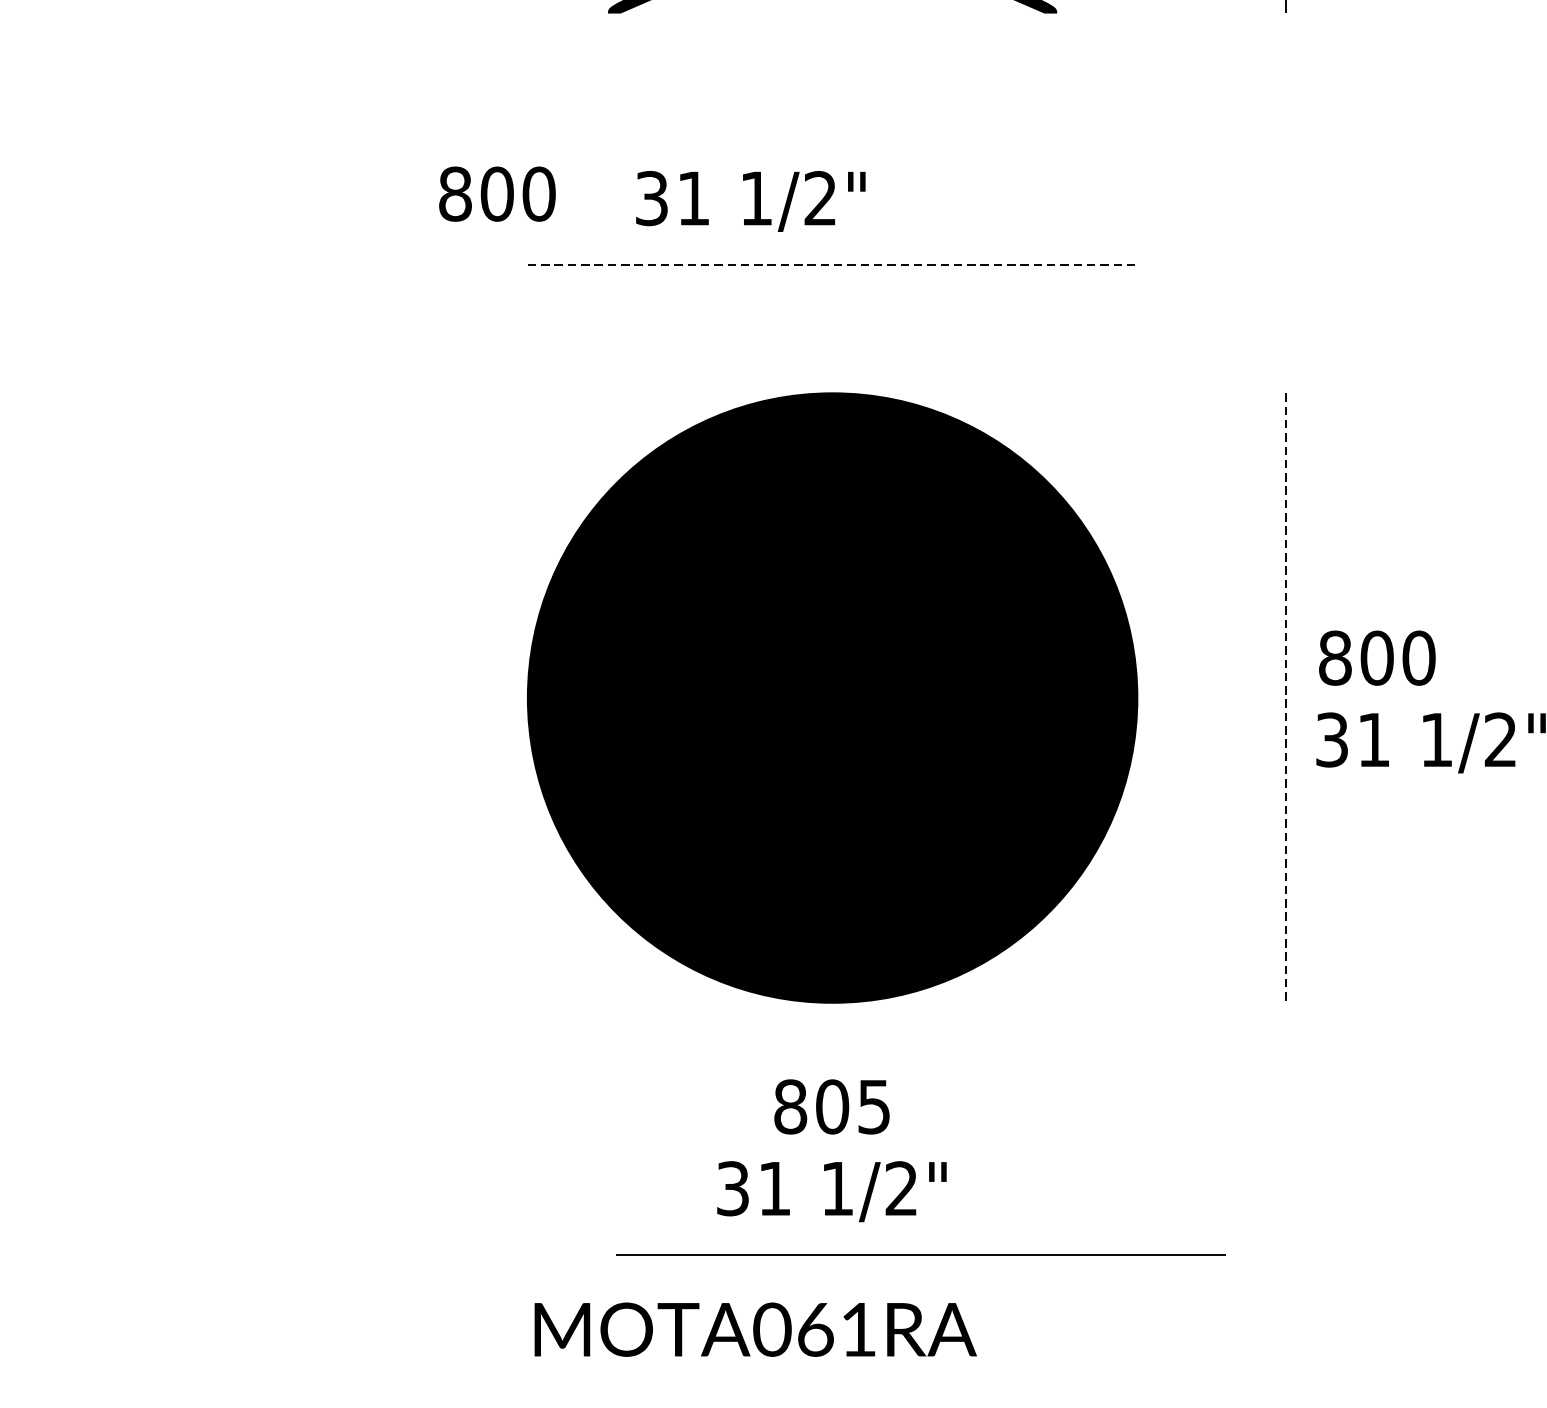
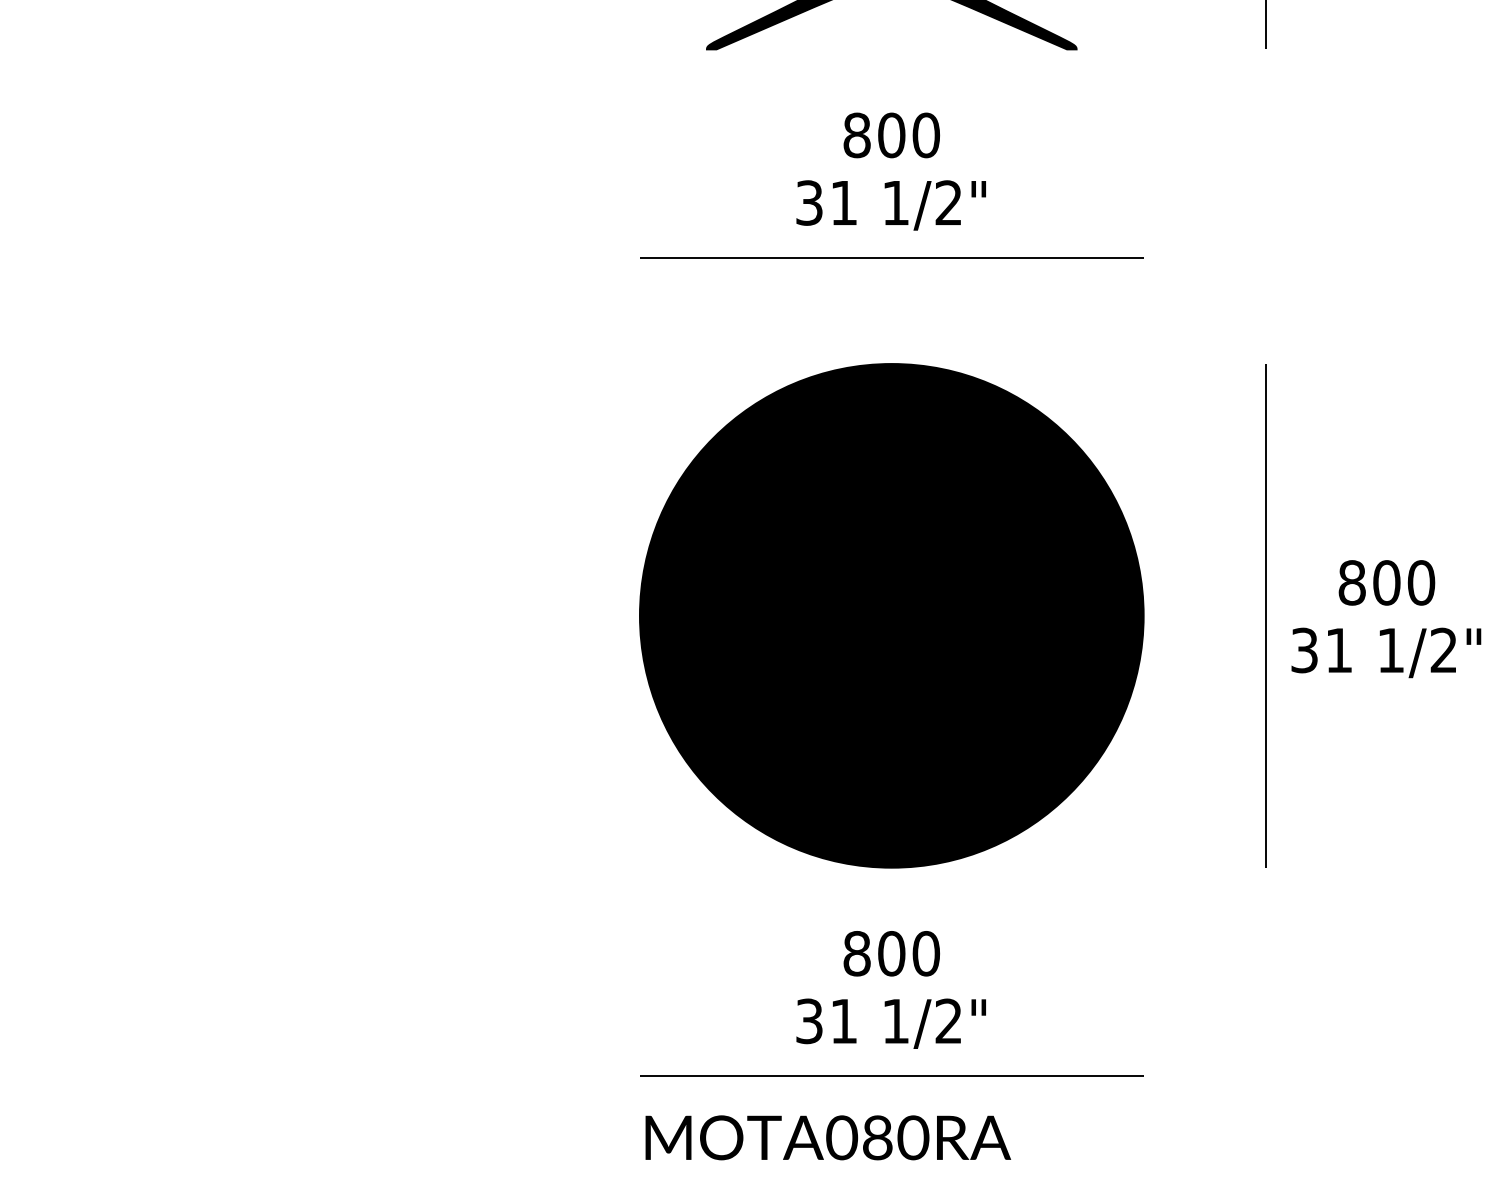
text: (497, 194) -> (891, 135), moved
text: (749, 201) -> (890, 205), moved
line: (832, 264) -> (891, 257), dashed -> solid
text: (1376, 657) -> (1386, 582), moved
line: (1286, 697) -> (1266, 615), dashed -> solid
text: (874, 1106) -> (926, 953), 805 -> 800
line: (920, 1254) -> (891, 1075), moved
text: (838, 1329) -> (896, 1137), MOTA061RA -> MOTA080RA

